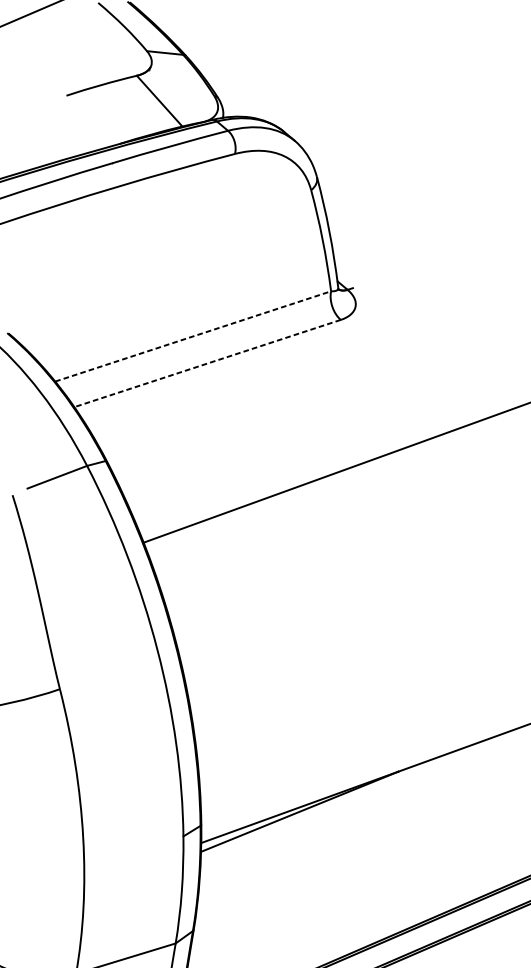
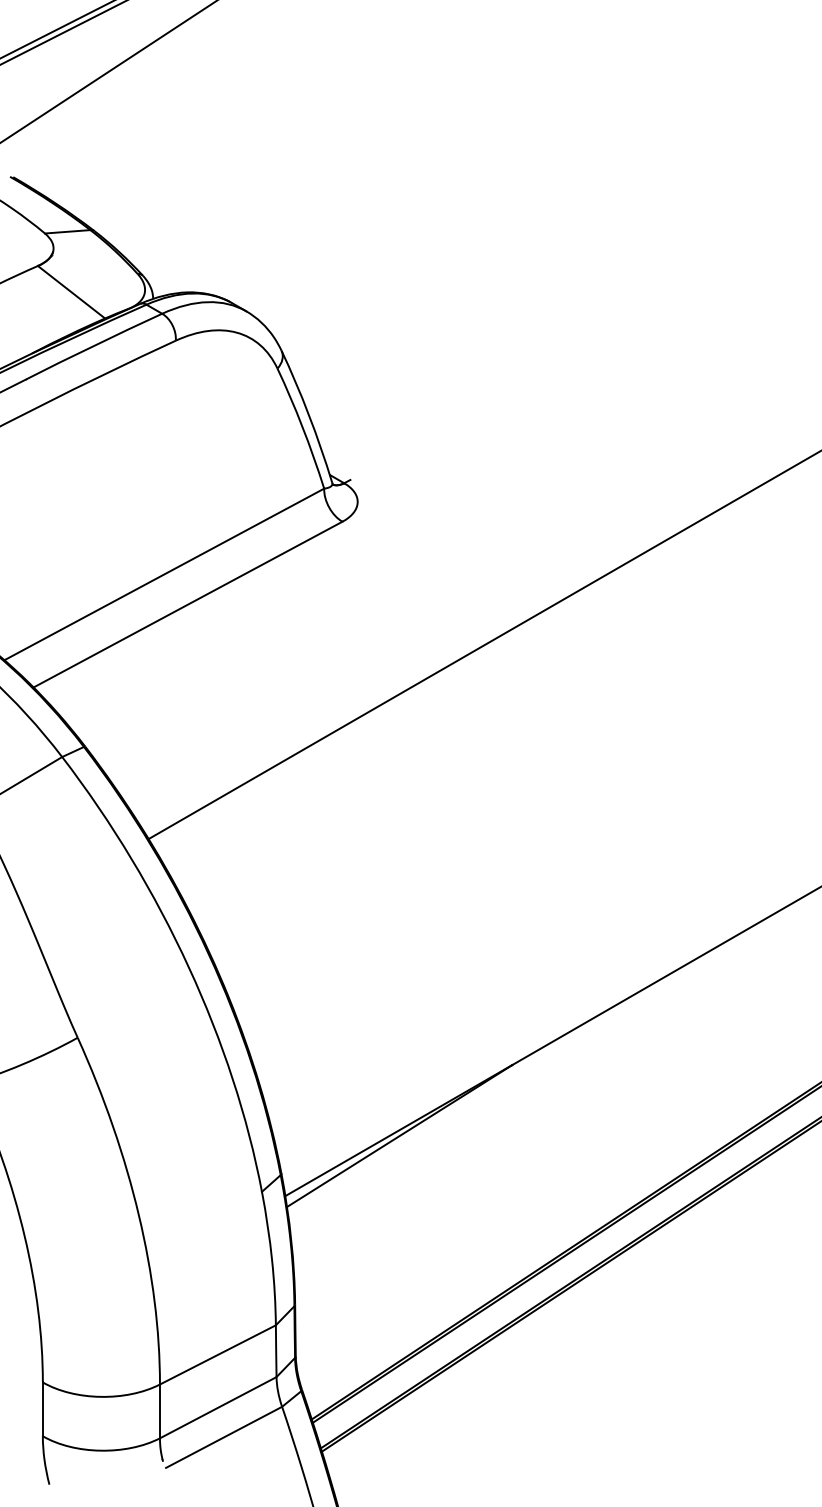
line: (193, 336) -> (164, 574), dashed -> solid
line: (207, 363) -> (187, 604), dashed -> solid

